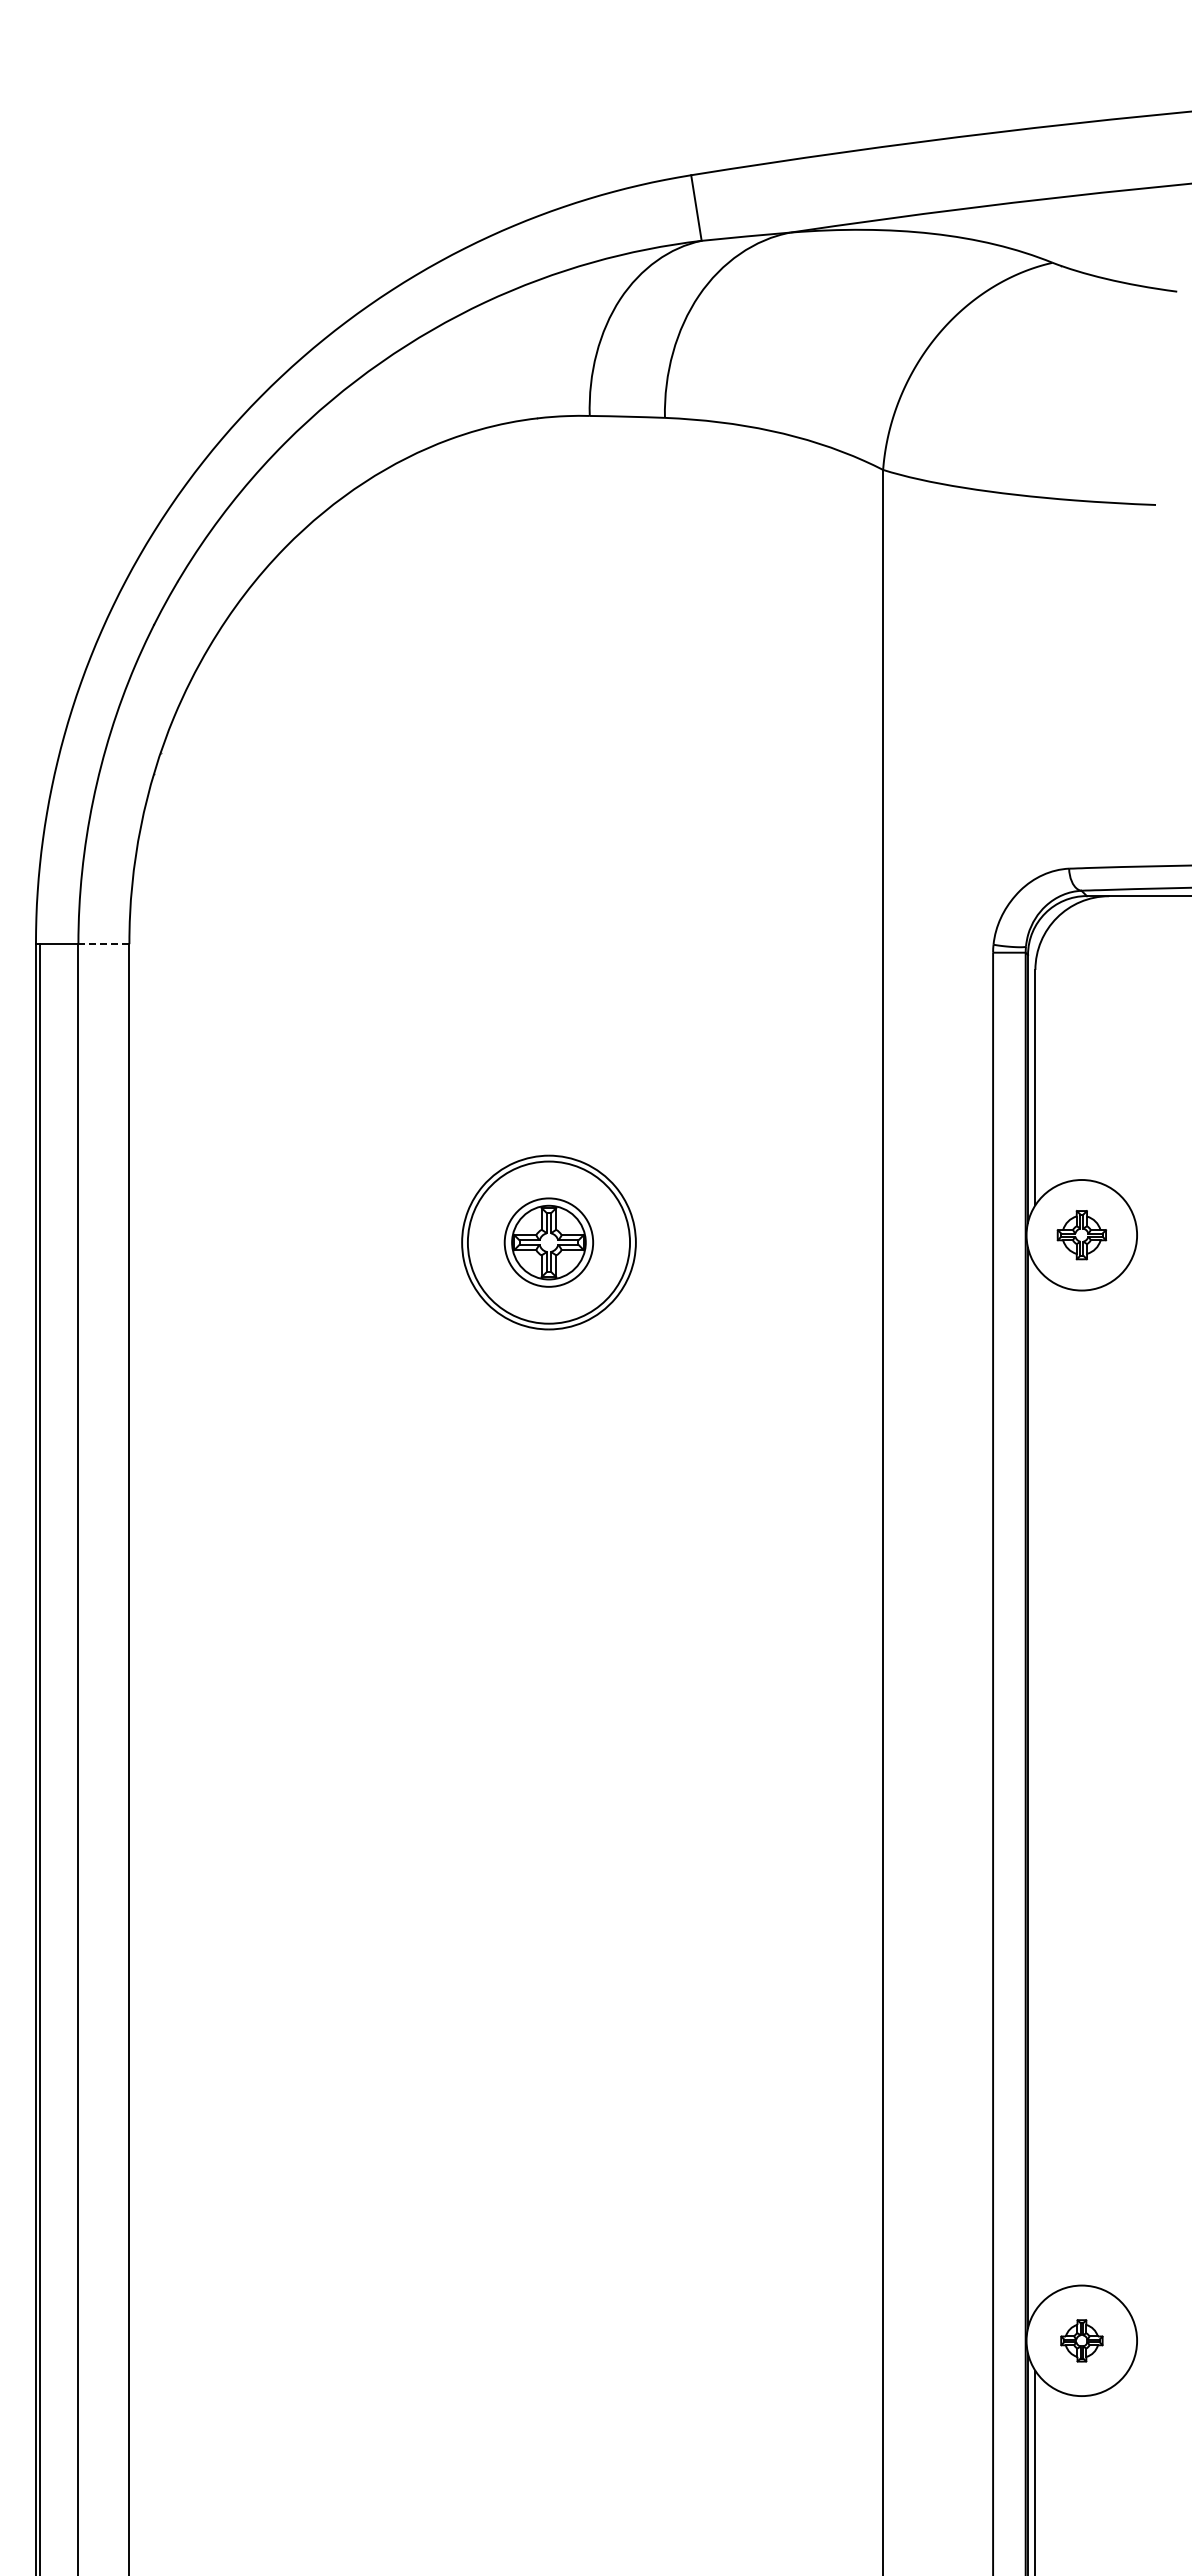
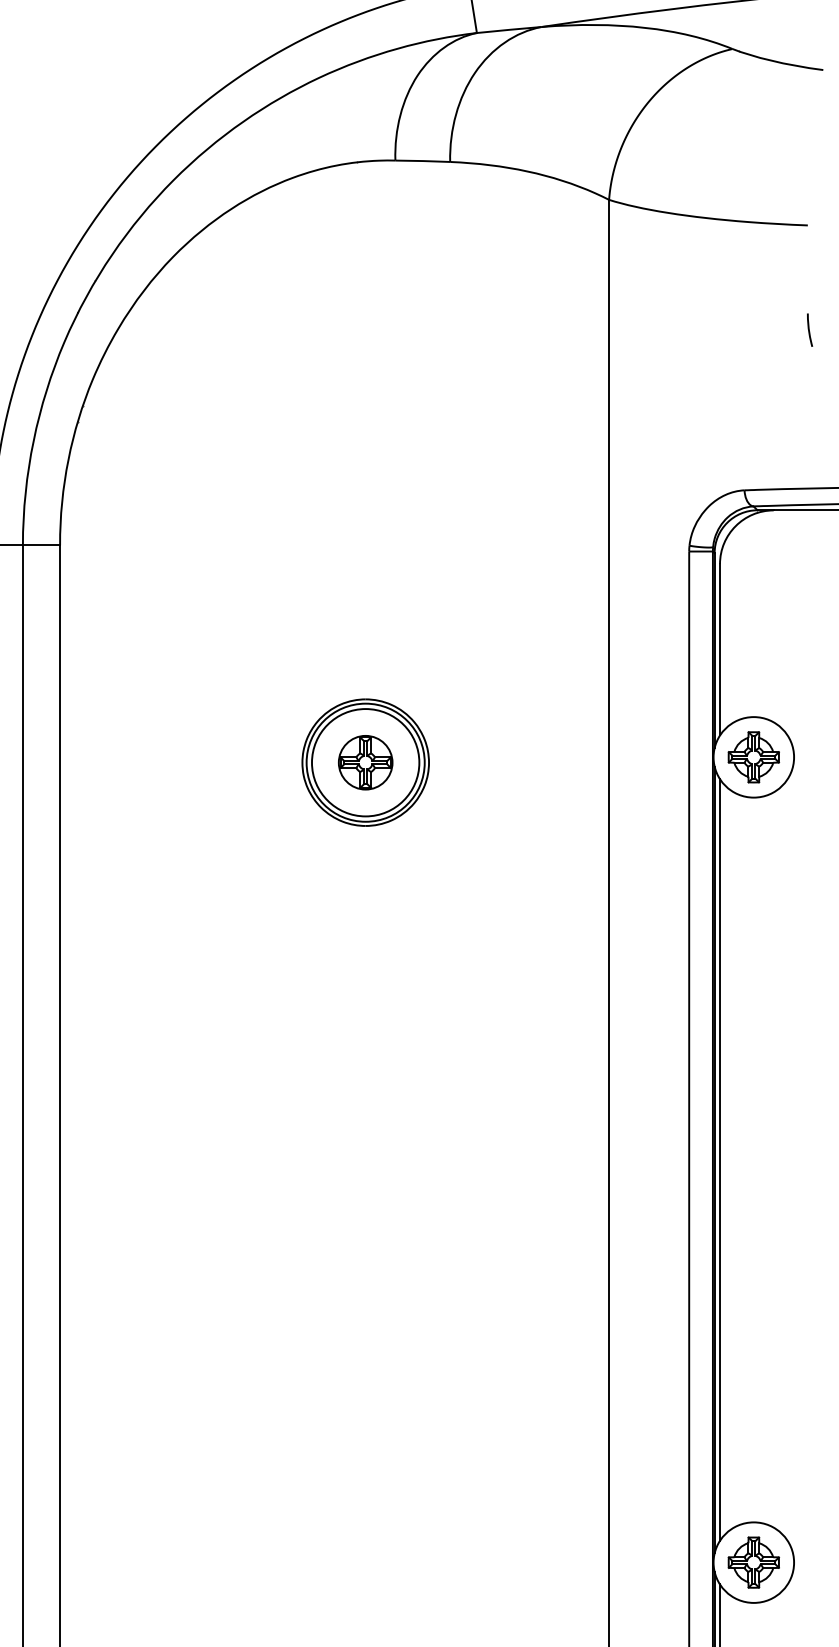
curve: (1158, 648) -> (809, 329), added
line: (103, 944) -> (41, 545), dashed -> solid
part: (1081, 1234) -> (753, 756), size x1.43
circle: (548, 1242) -> (365, 762), size x1.67
line: (1035, 1787) -> (720, 1159), added
part: (1081, 2340) -> (753, 1562), size x1.67

